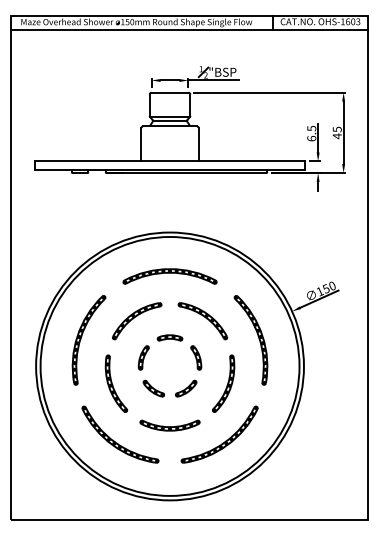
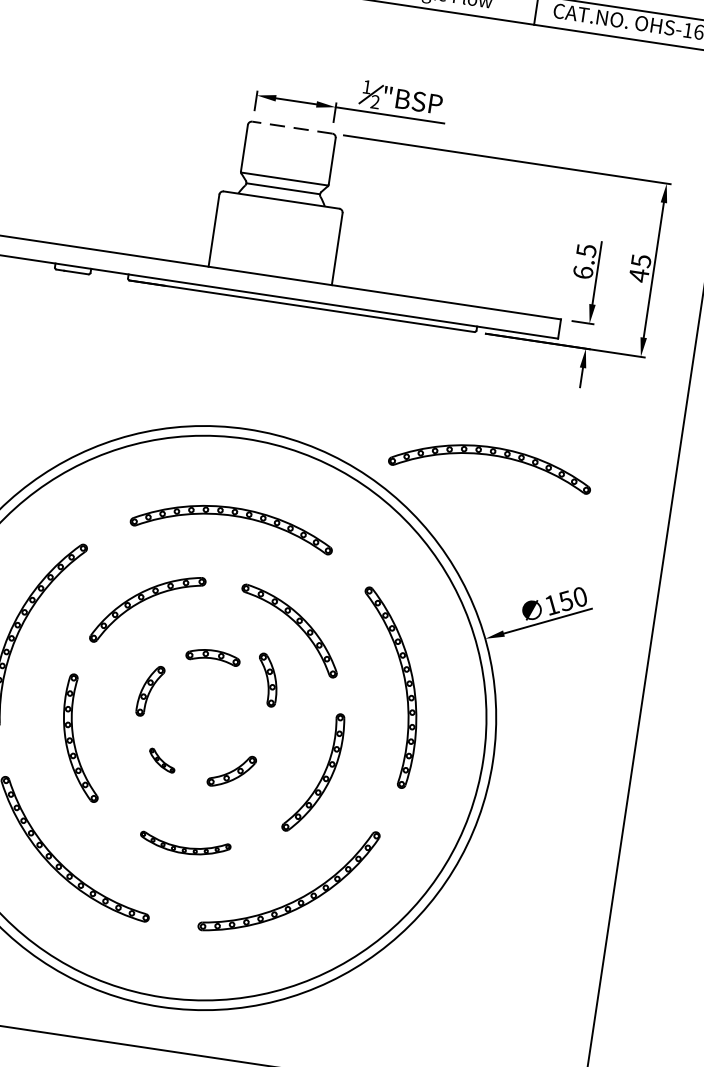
line: (170, 92) -> (293, 127), solid -> dashed
part: (282, 231) -> (490, 463), added
part: (196, 357) -> (268, 679), moved
part: (153, 388) -> (161, 760), size x0.6
part: (169, 425) -> (183, 845), size x0.7

